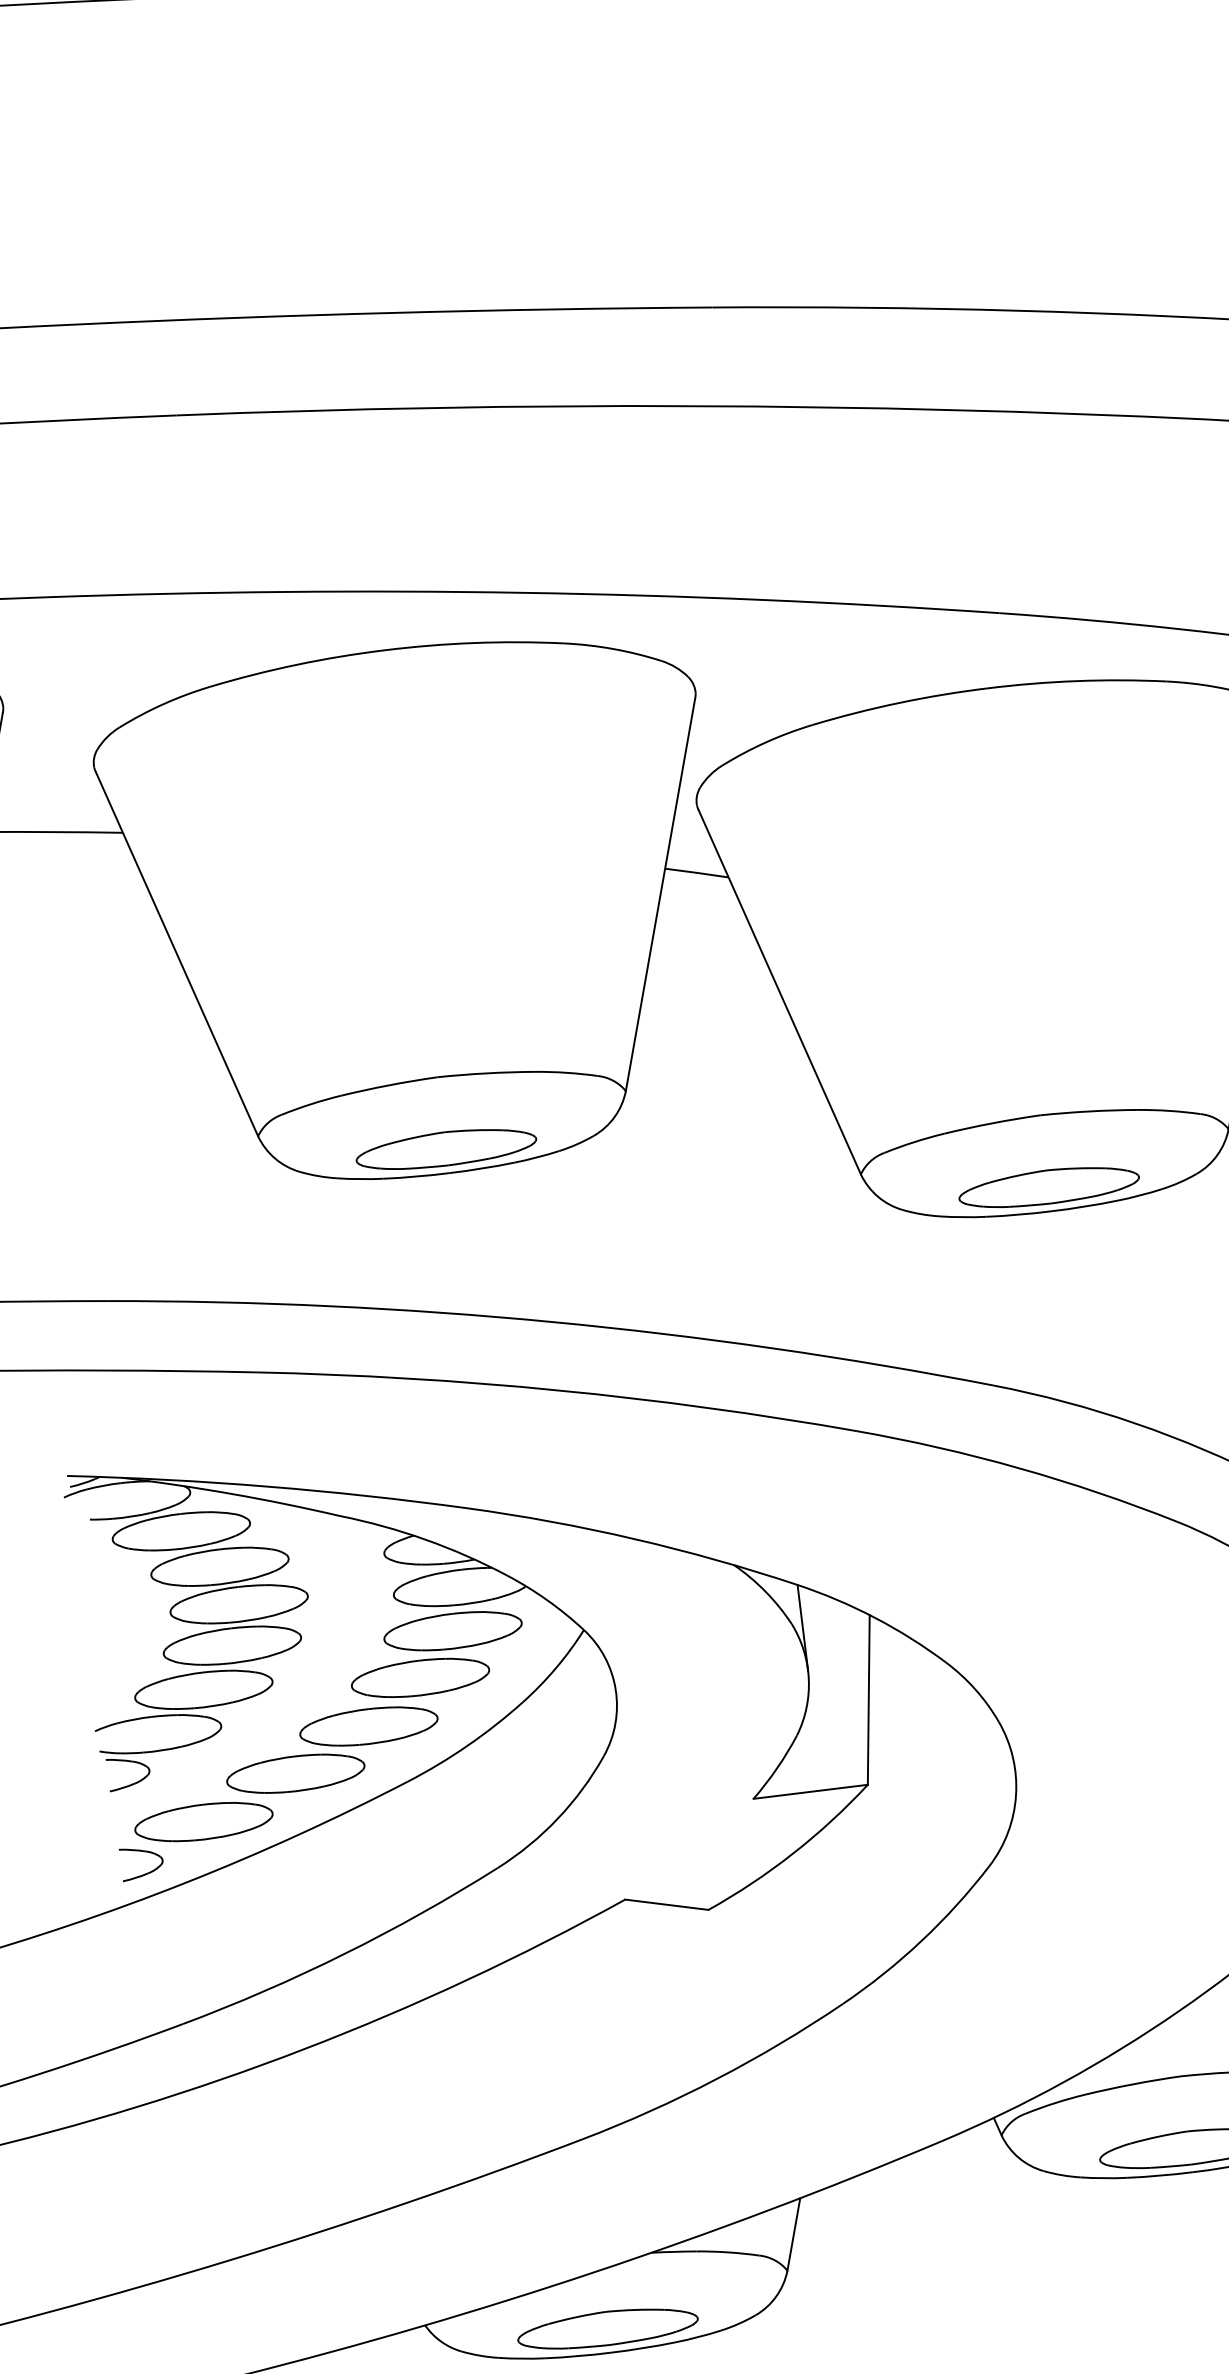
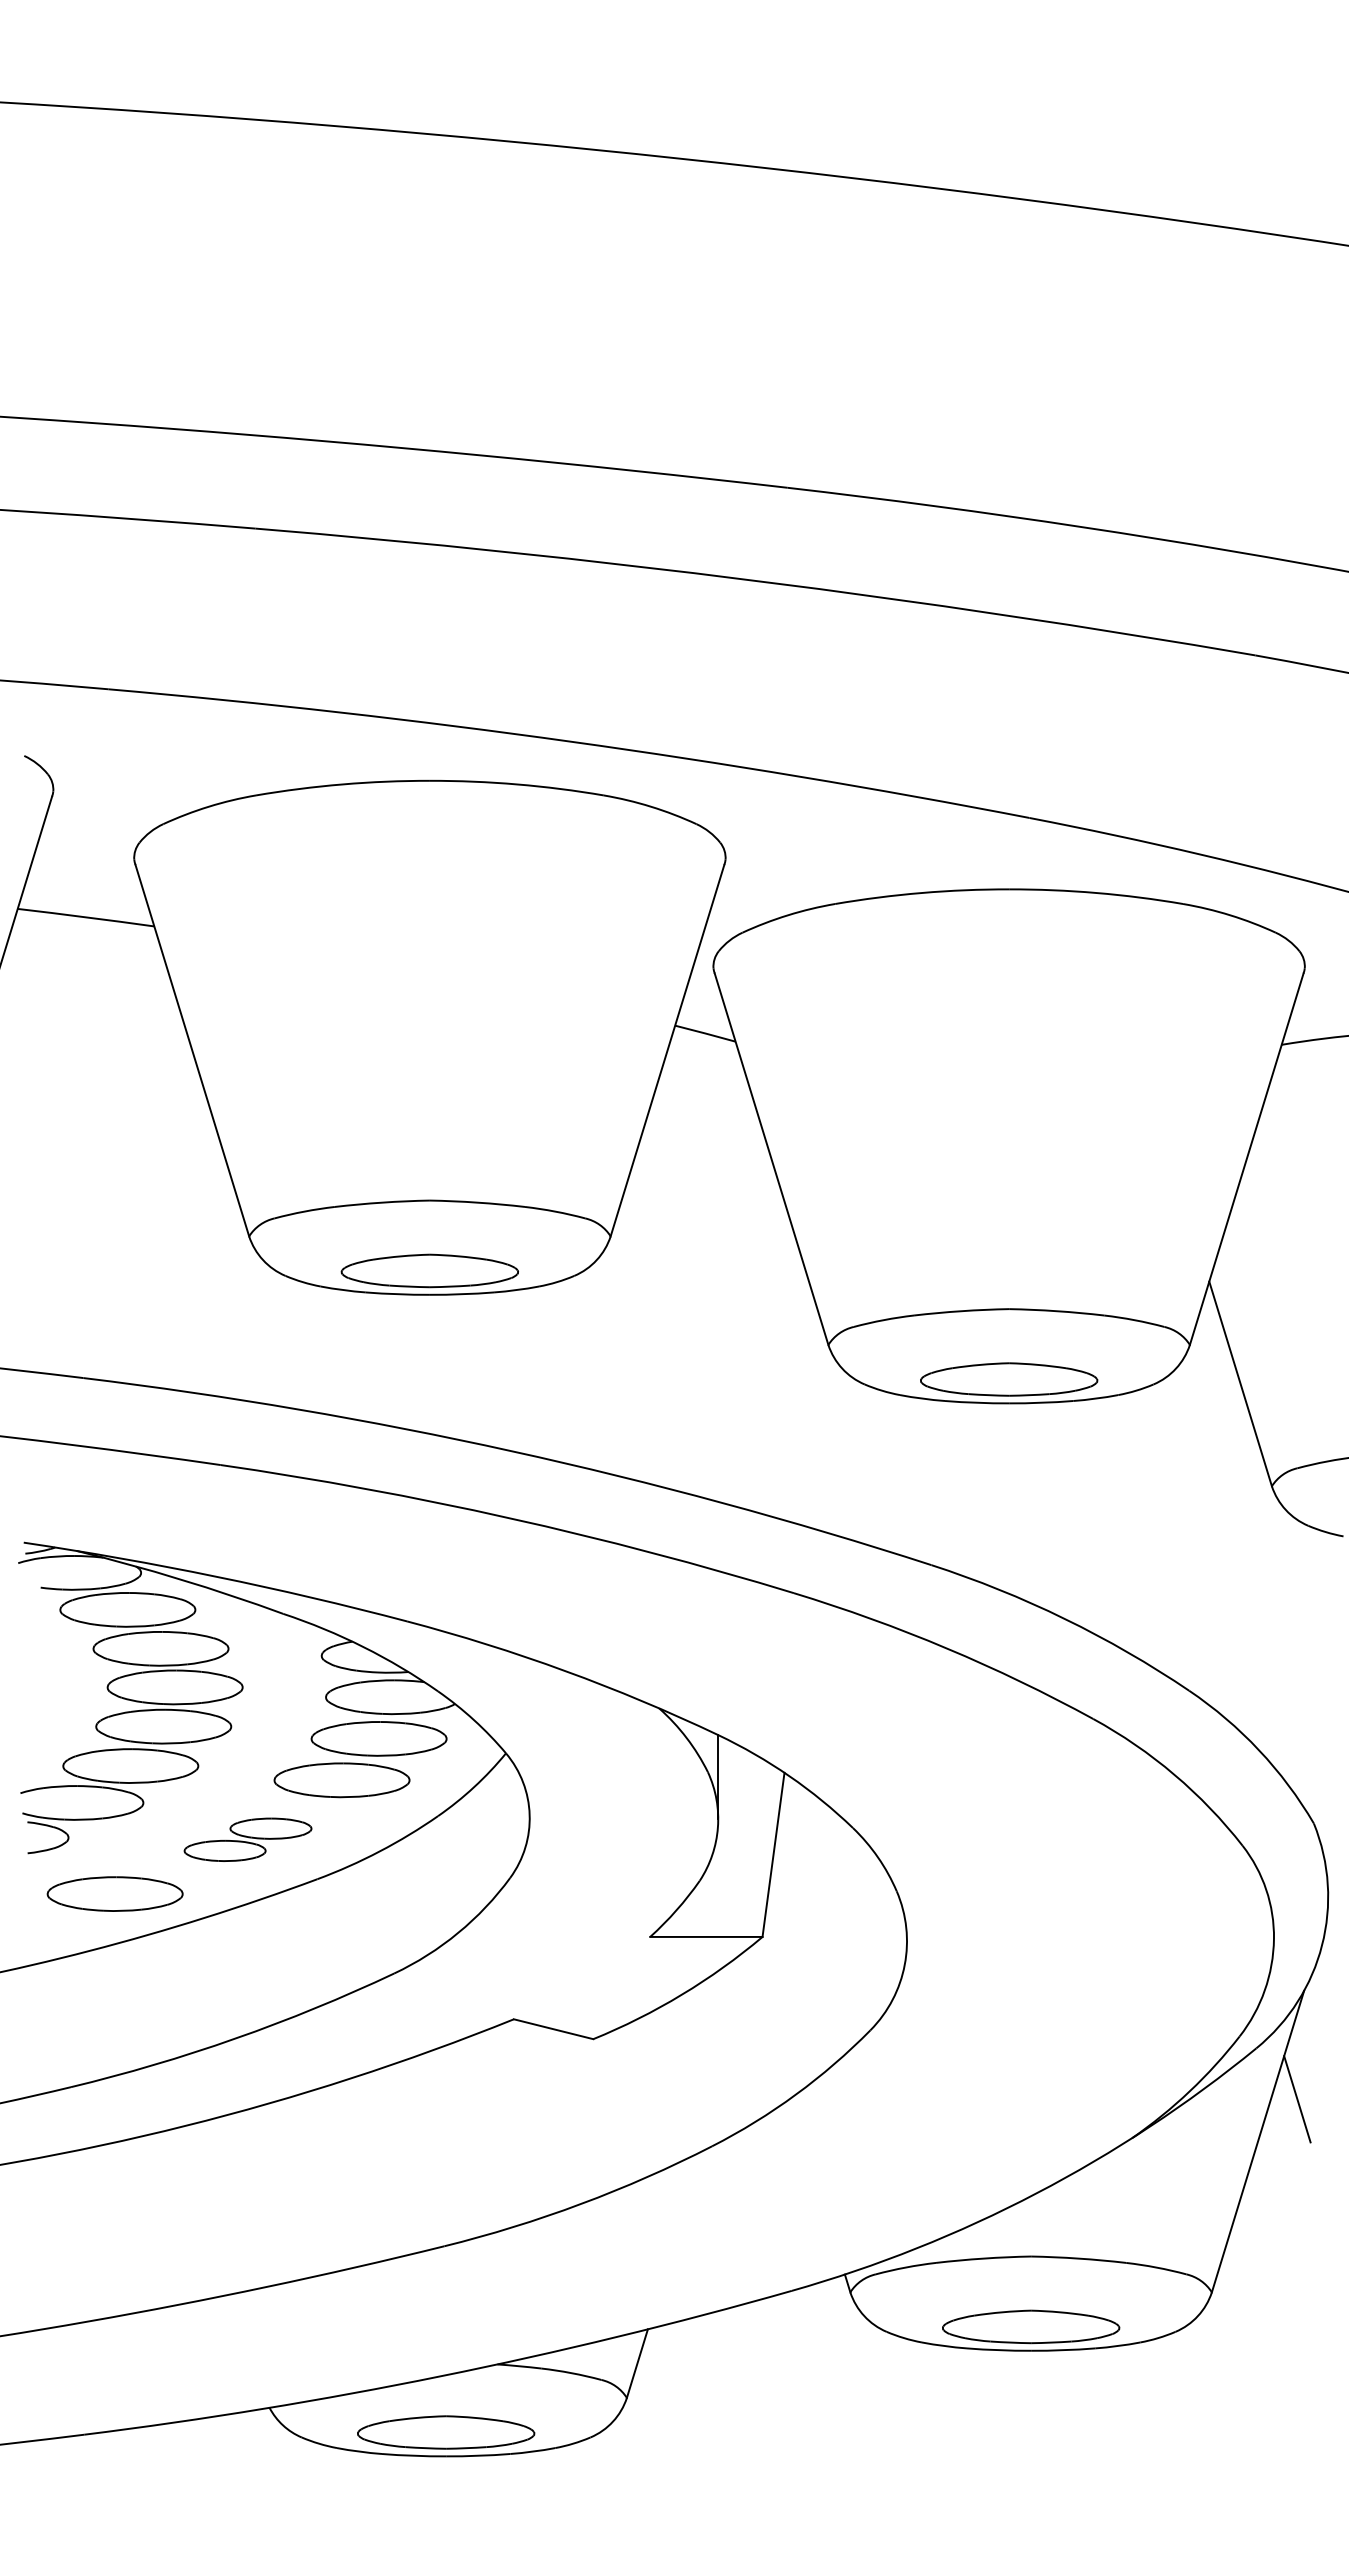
part: (331, 1749) -> (247, 1839), size x0.6
part: (145, 1873) -> (52, 1936), removed

